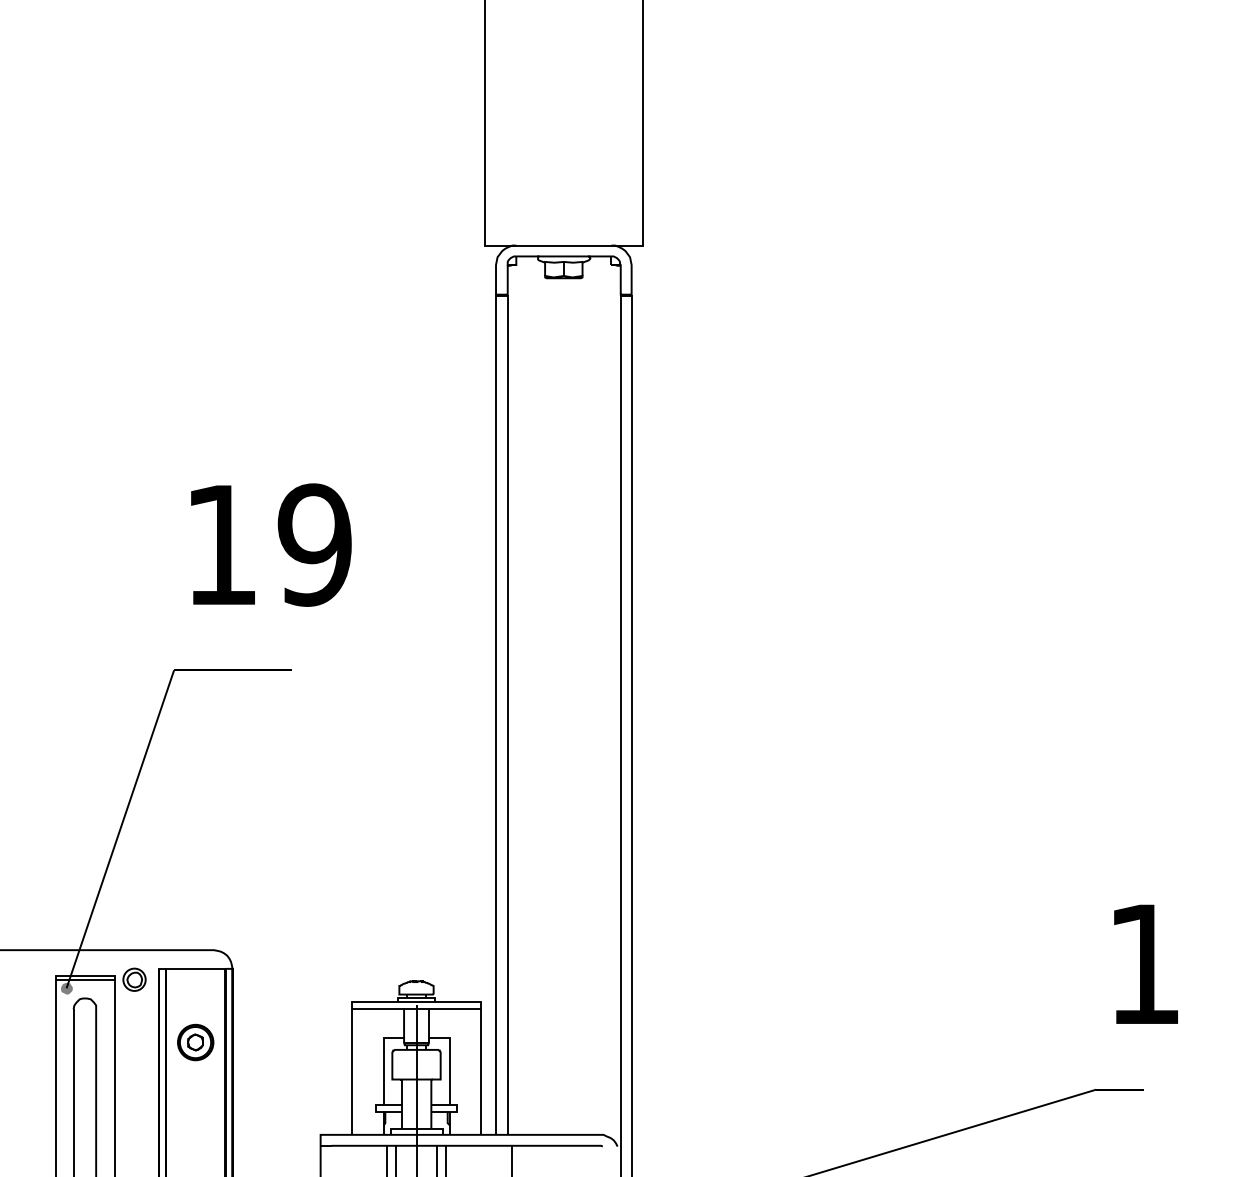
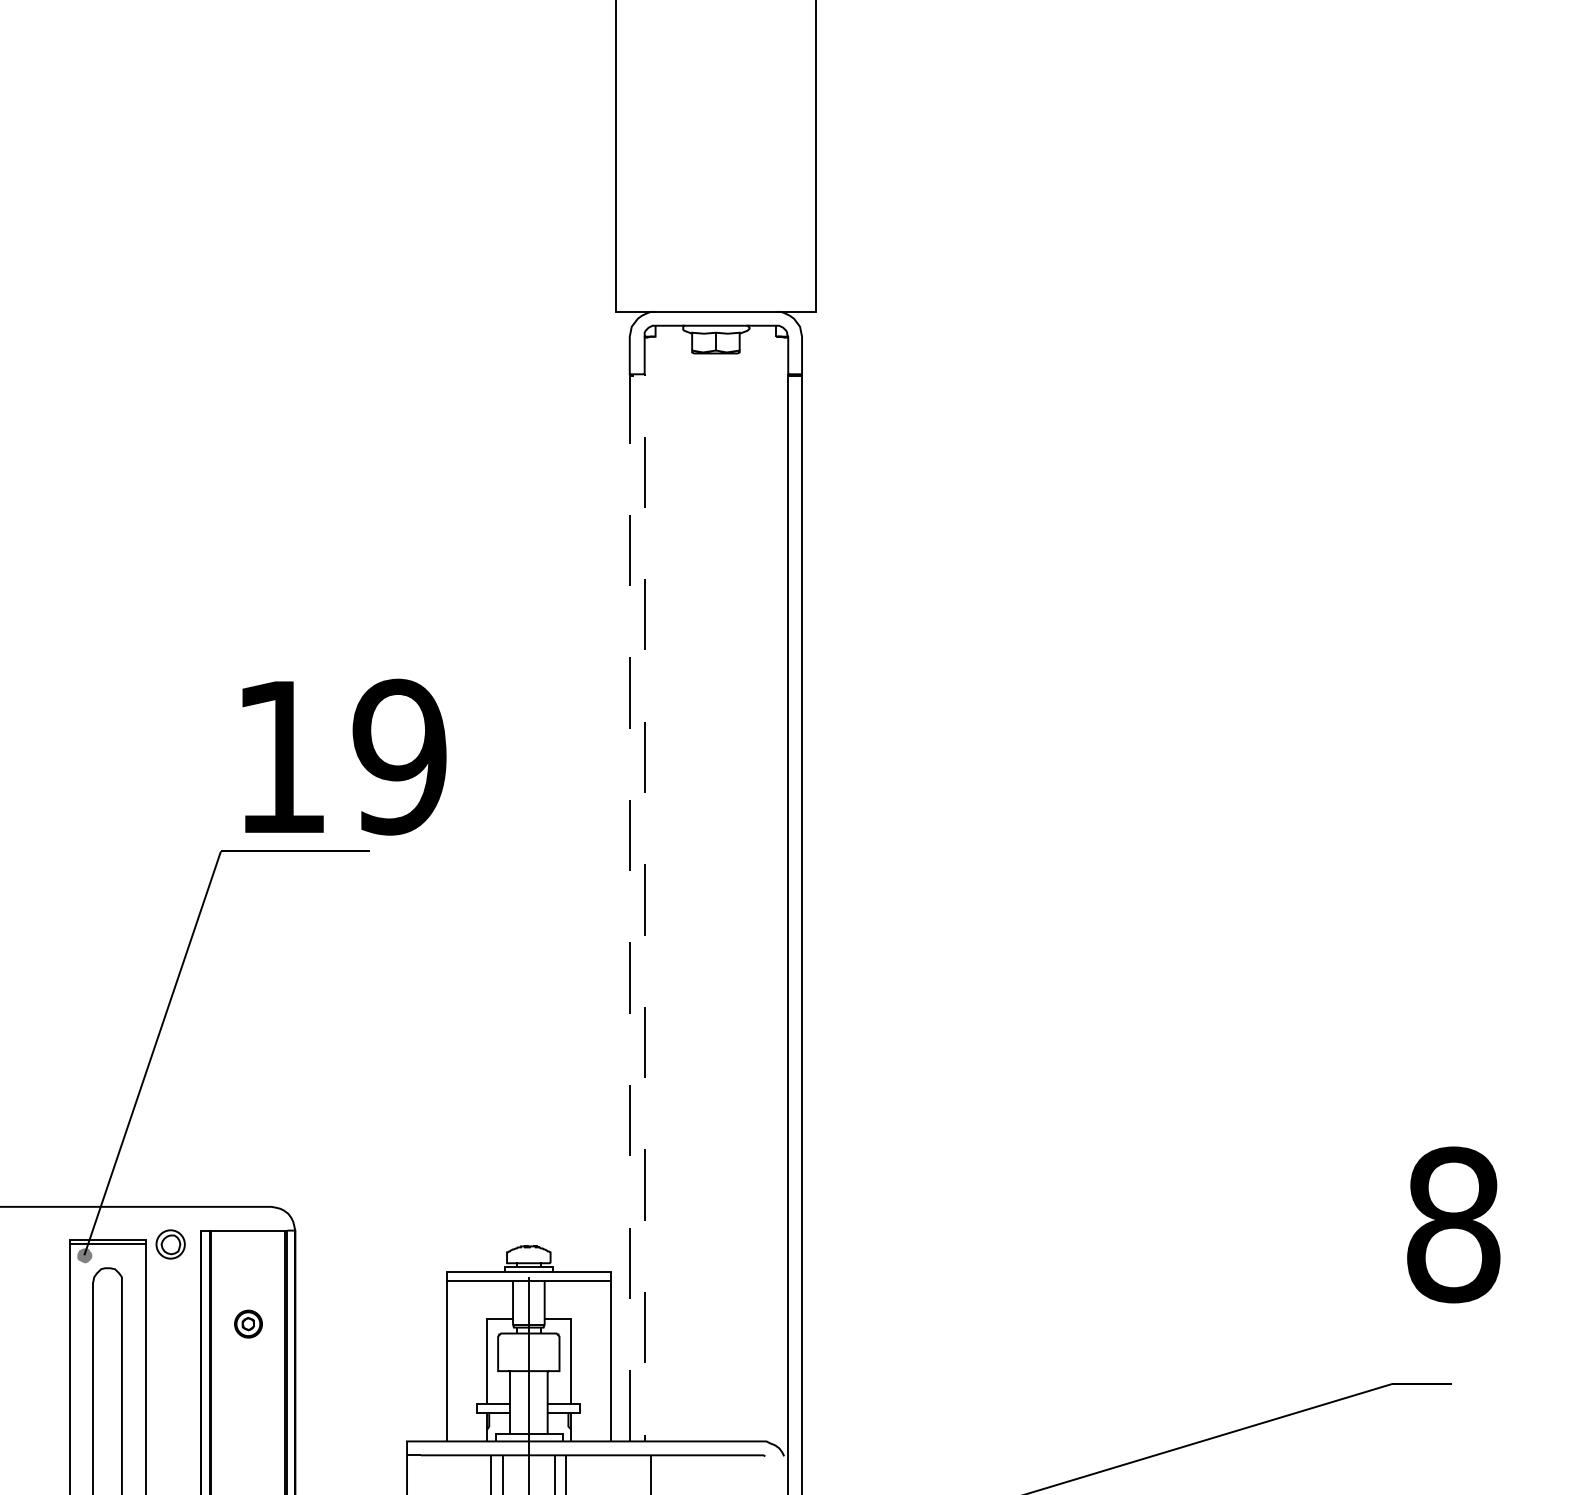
line: (501, 296) -> (636, 376), solid -> dashed
text: (271, 544) -> (344, 756), moved
text: (1144, 964) -> (1453, 1225), 1 -> 8
part: (195, 1042) -> (248, 1324), size x0.6

